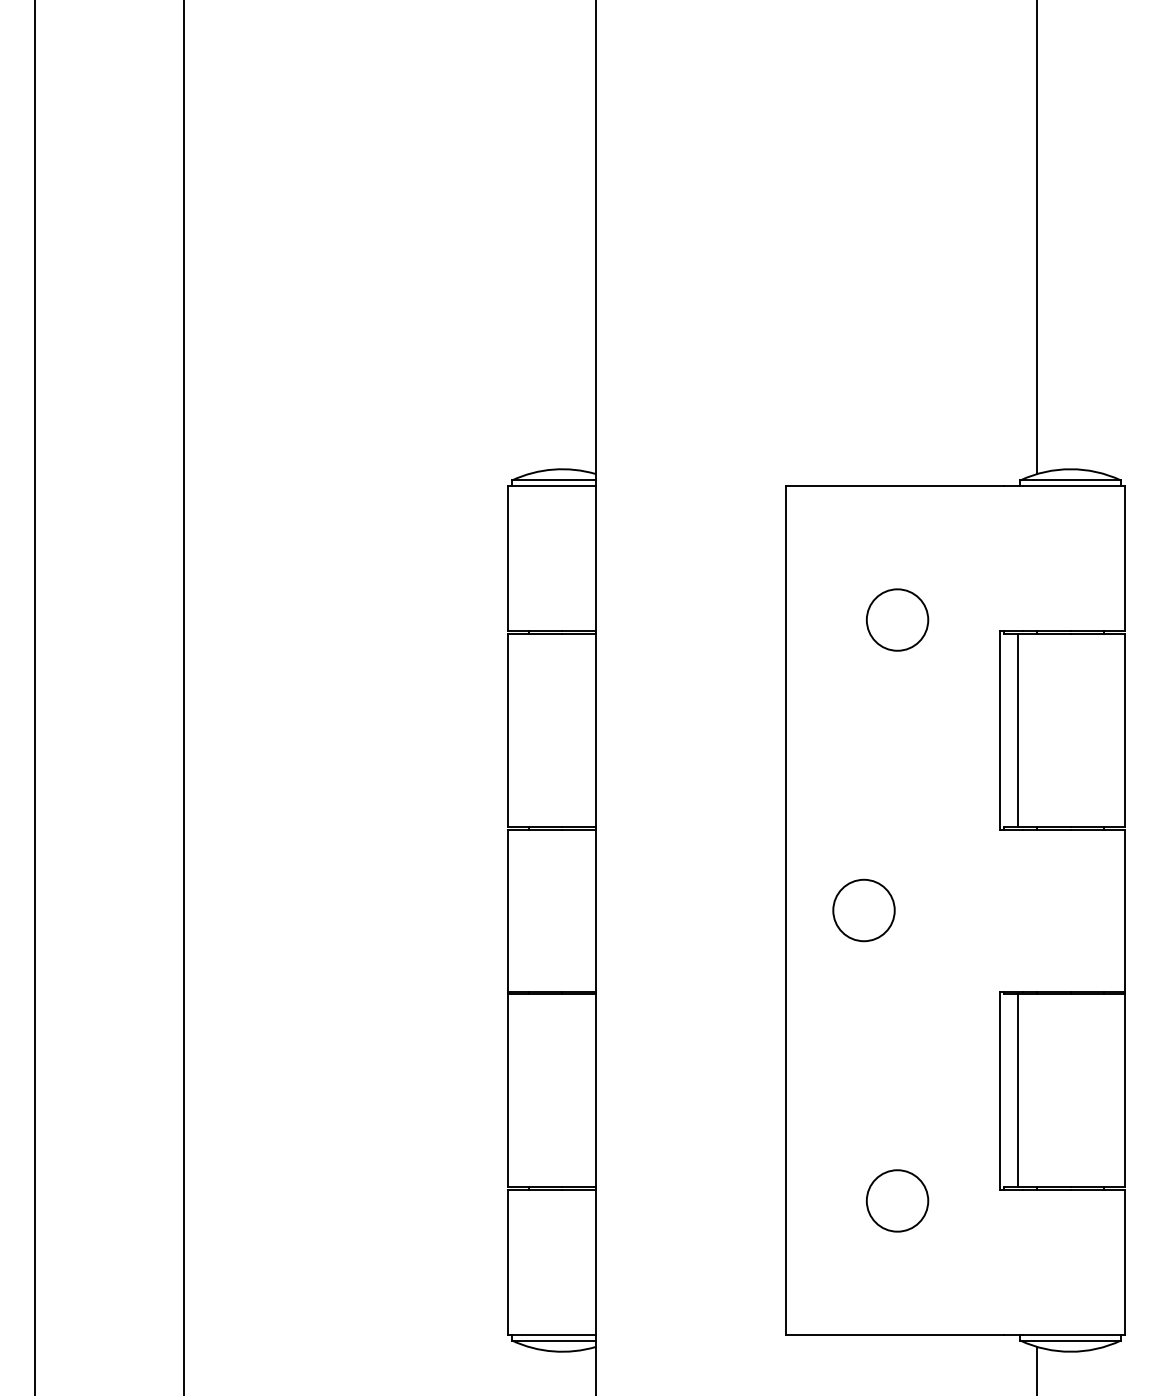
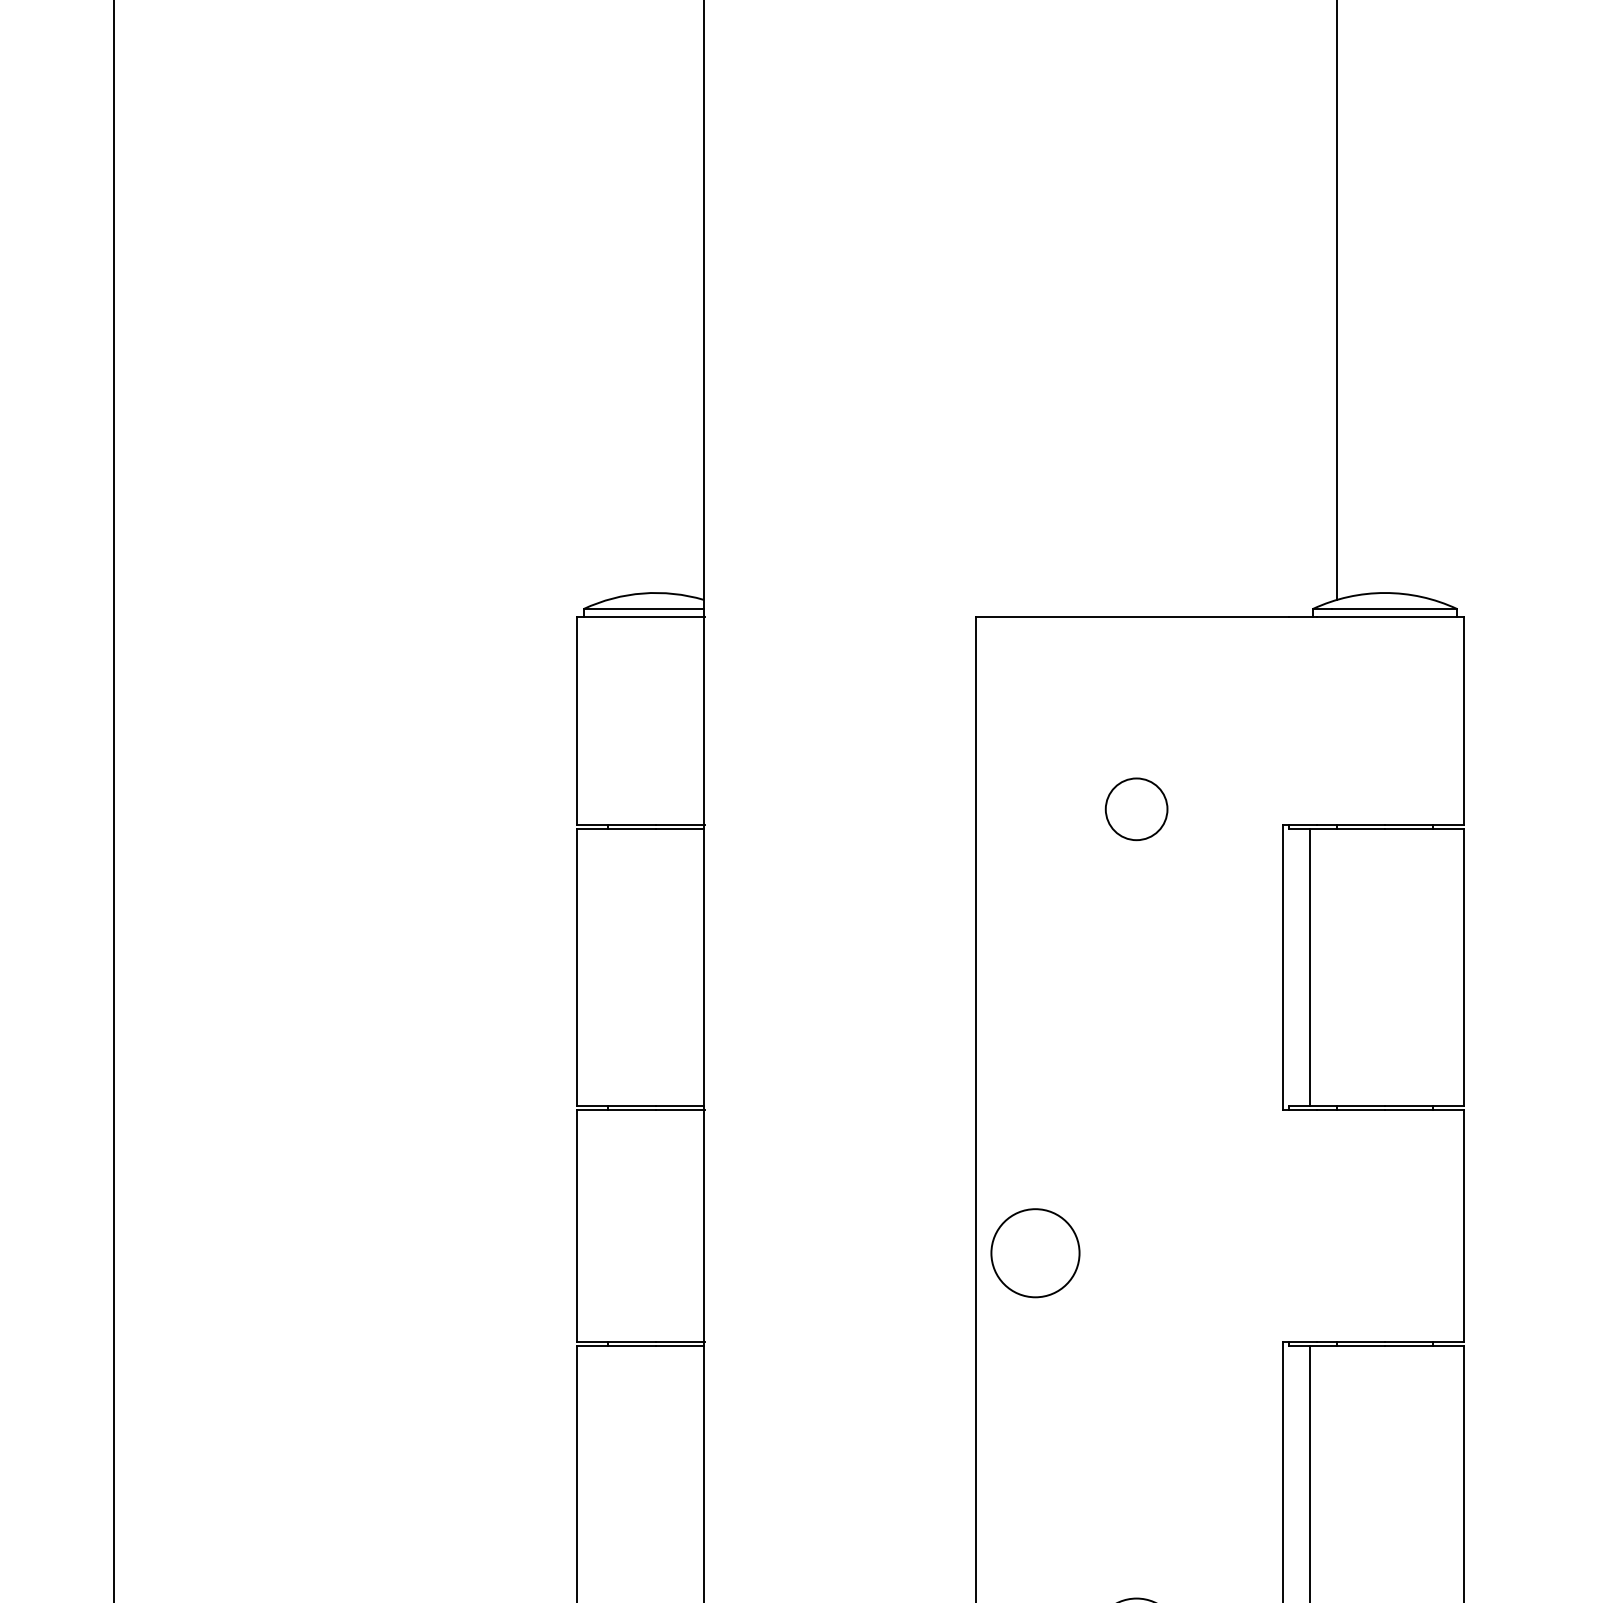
circle: (897, 619) -> (1136, 808), size x0.7
circle: (863, 910) -> (1034, 1253), moved

